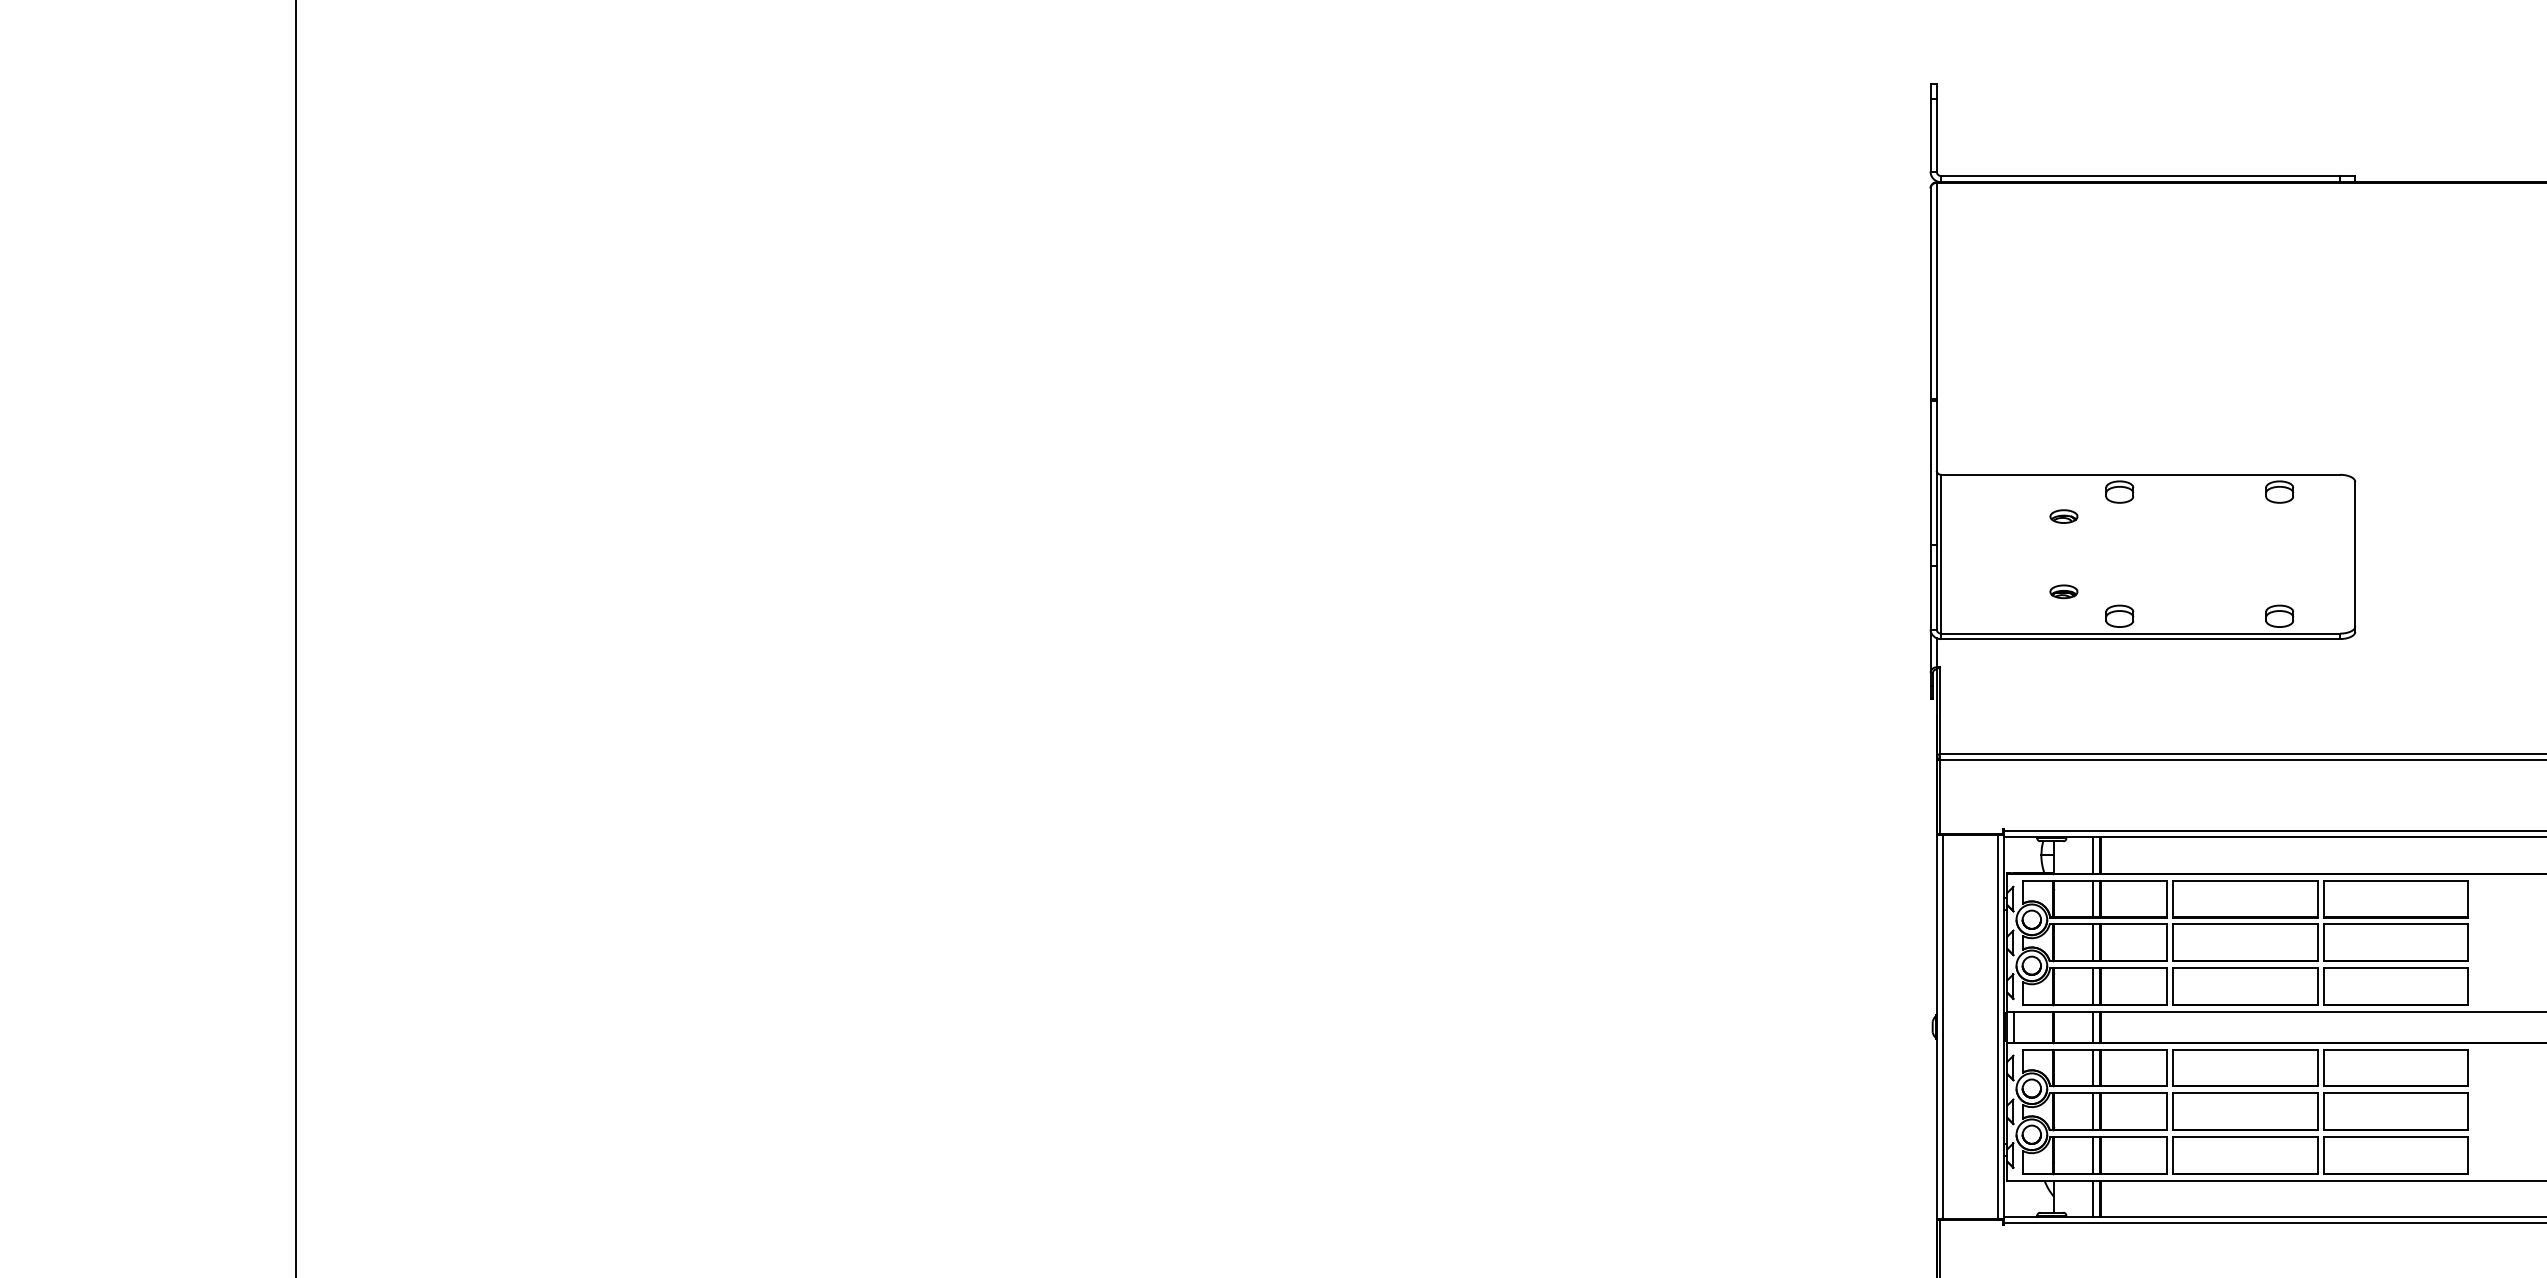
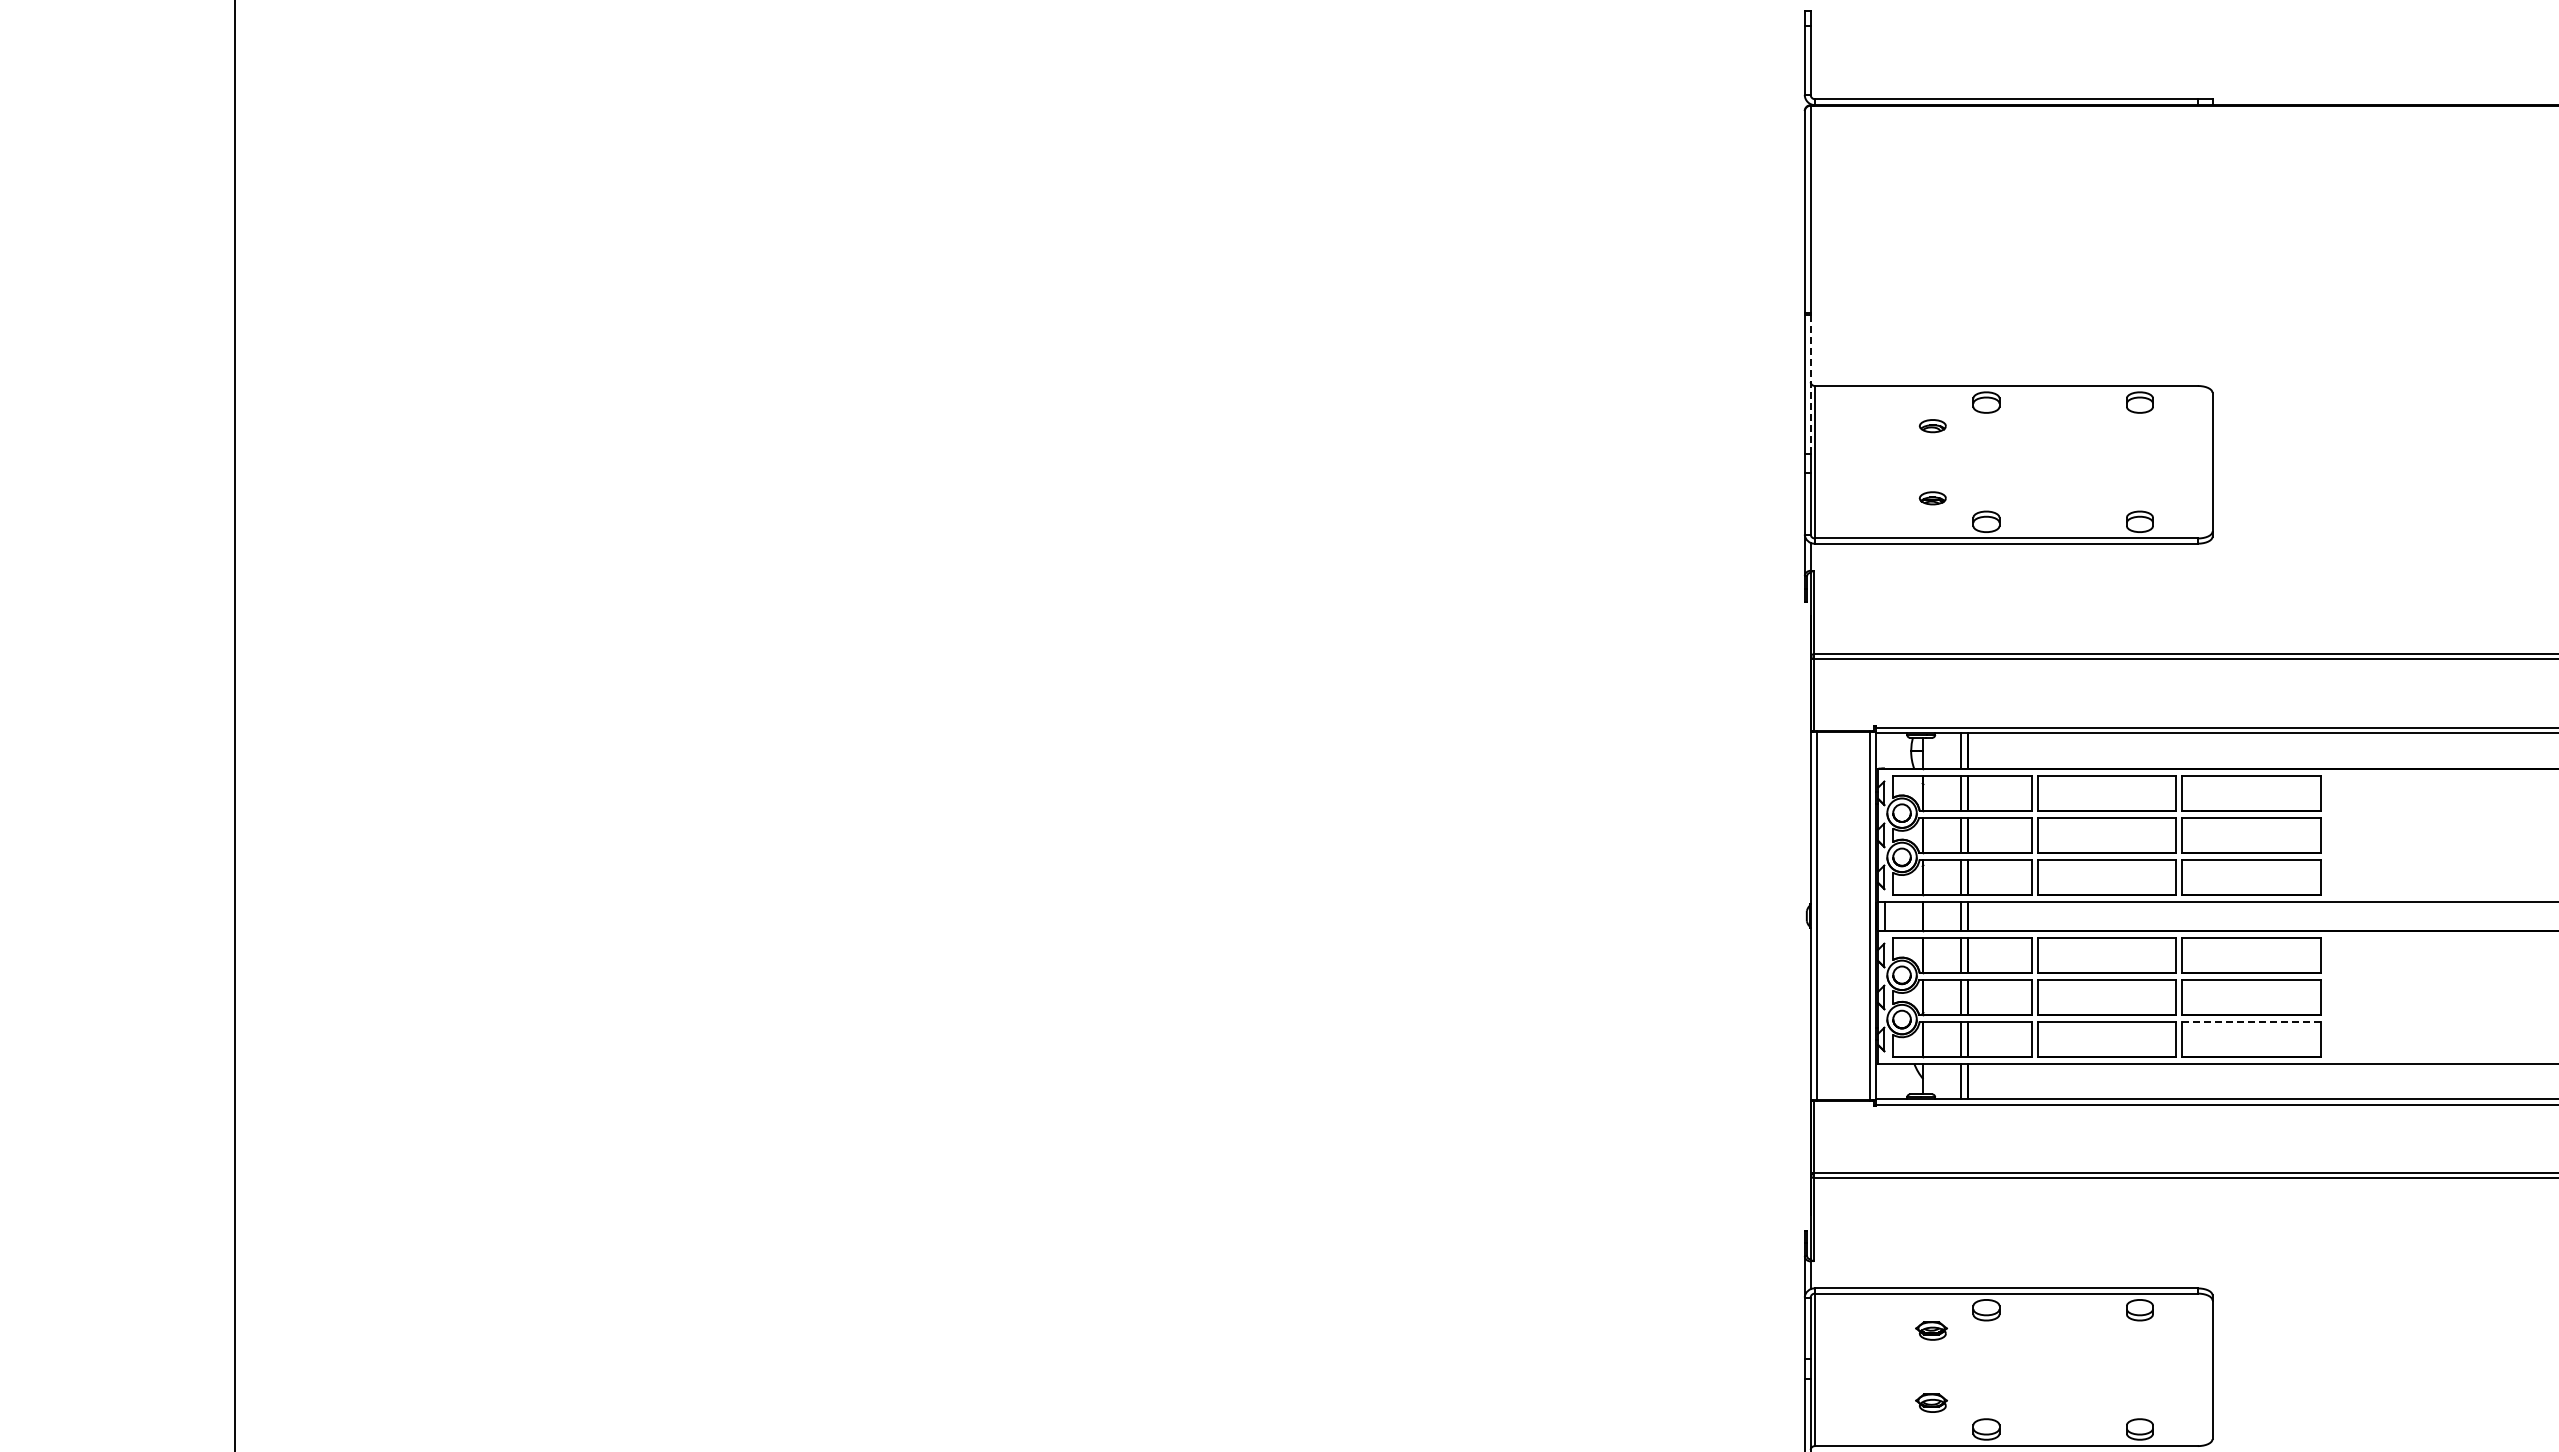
line: (1936, 472) -> (1810, 383), solid -> dashed
line: (2394, 1136) -> (2250, 1021), solid -> dashed

